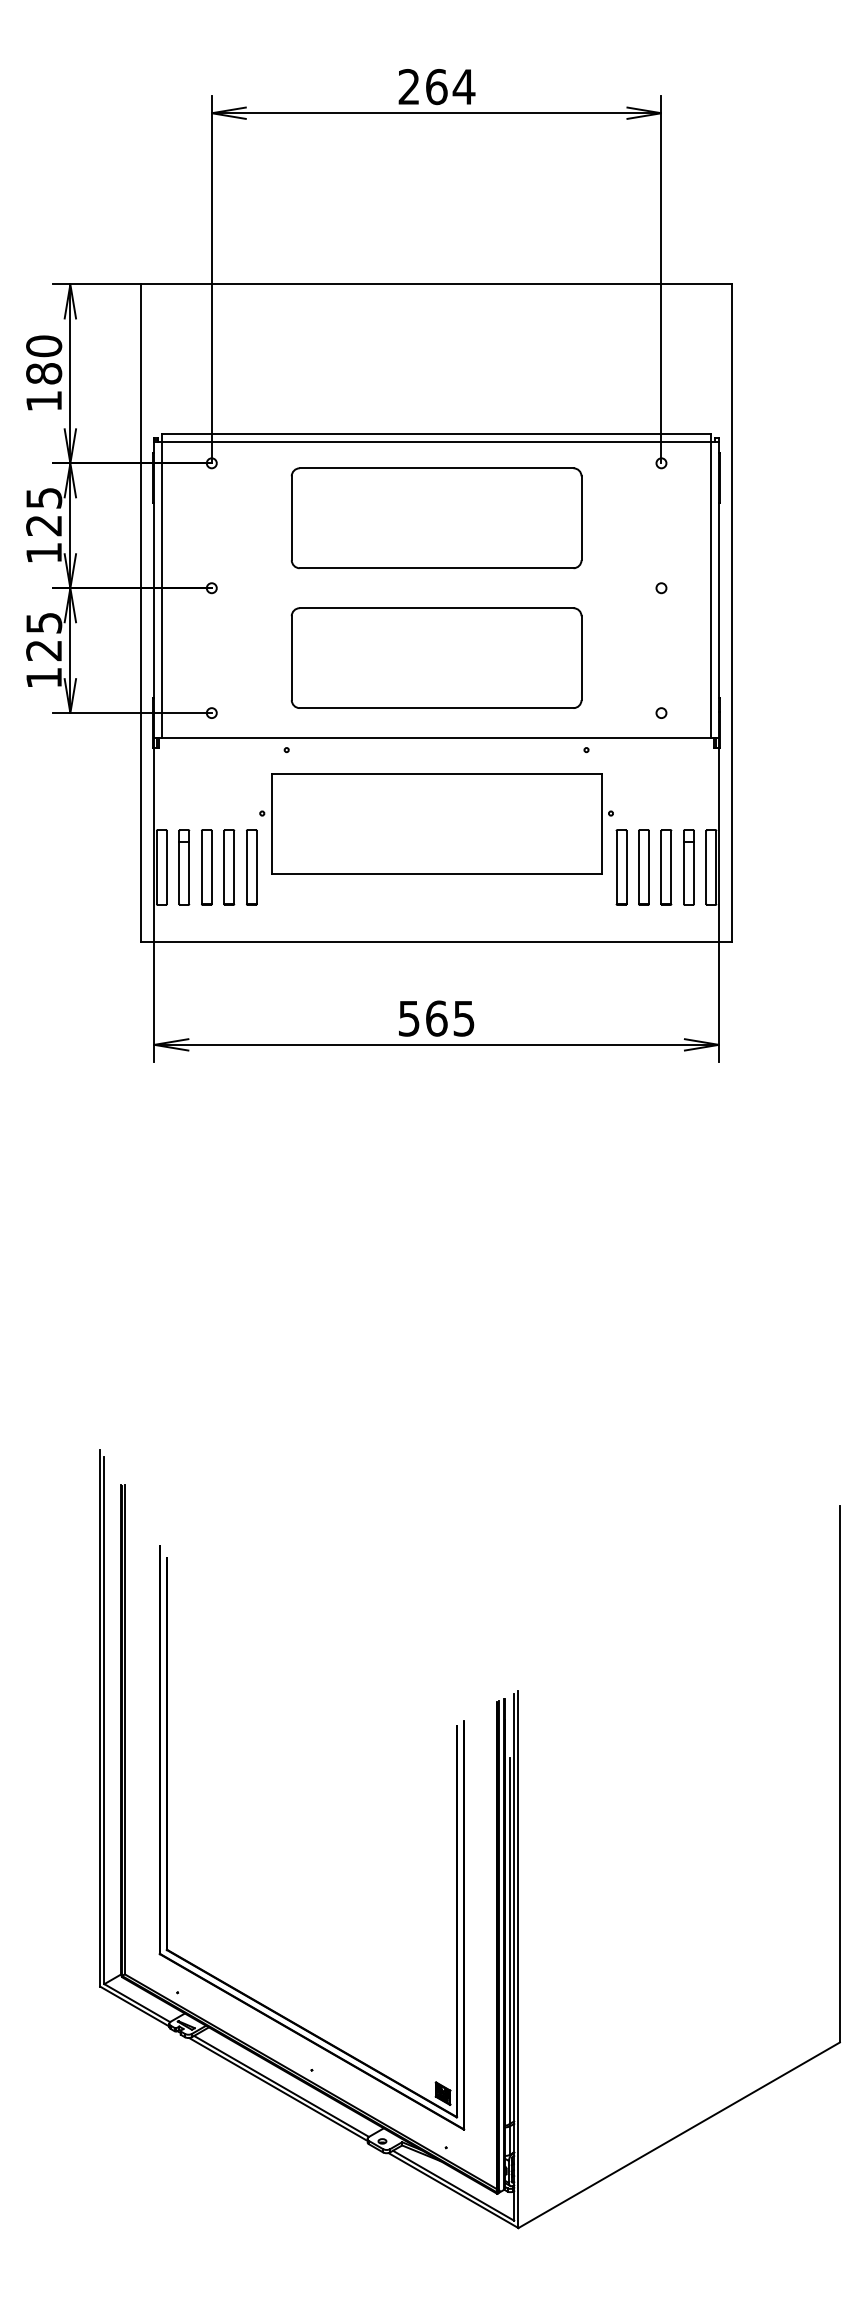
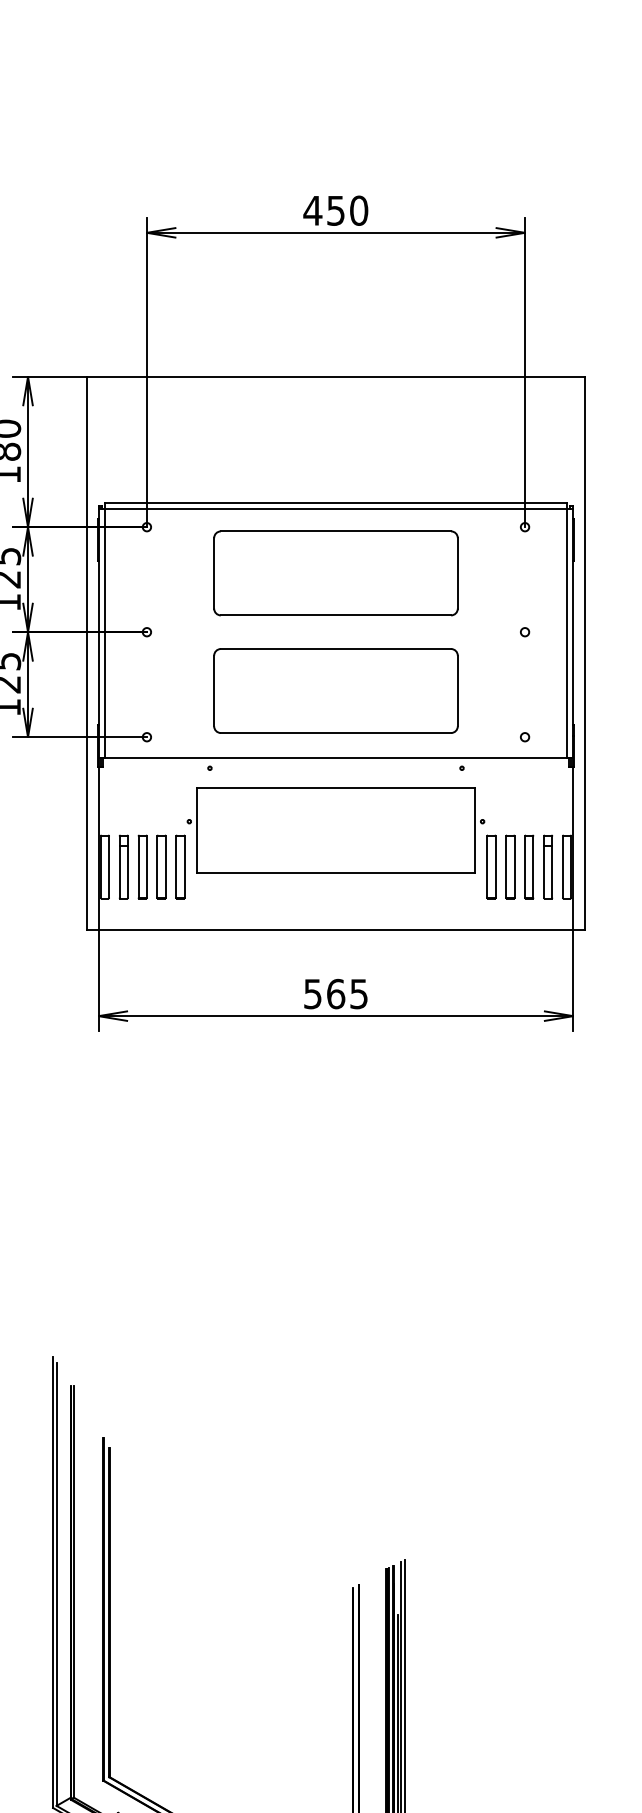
text: (436, 87) -> (335, 211), 264 -> 450

